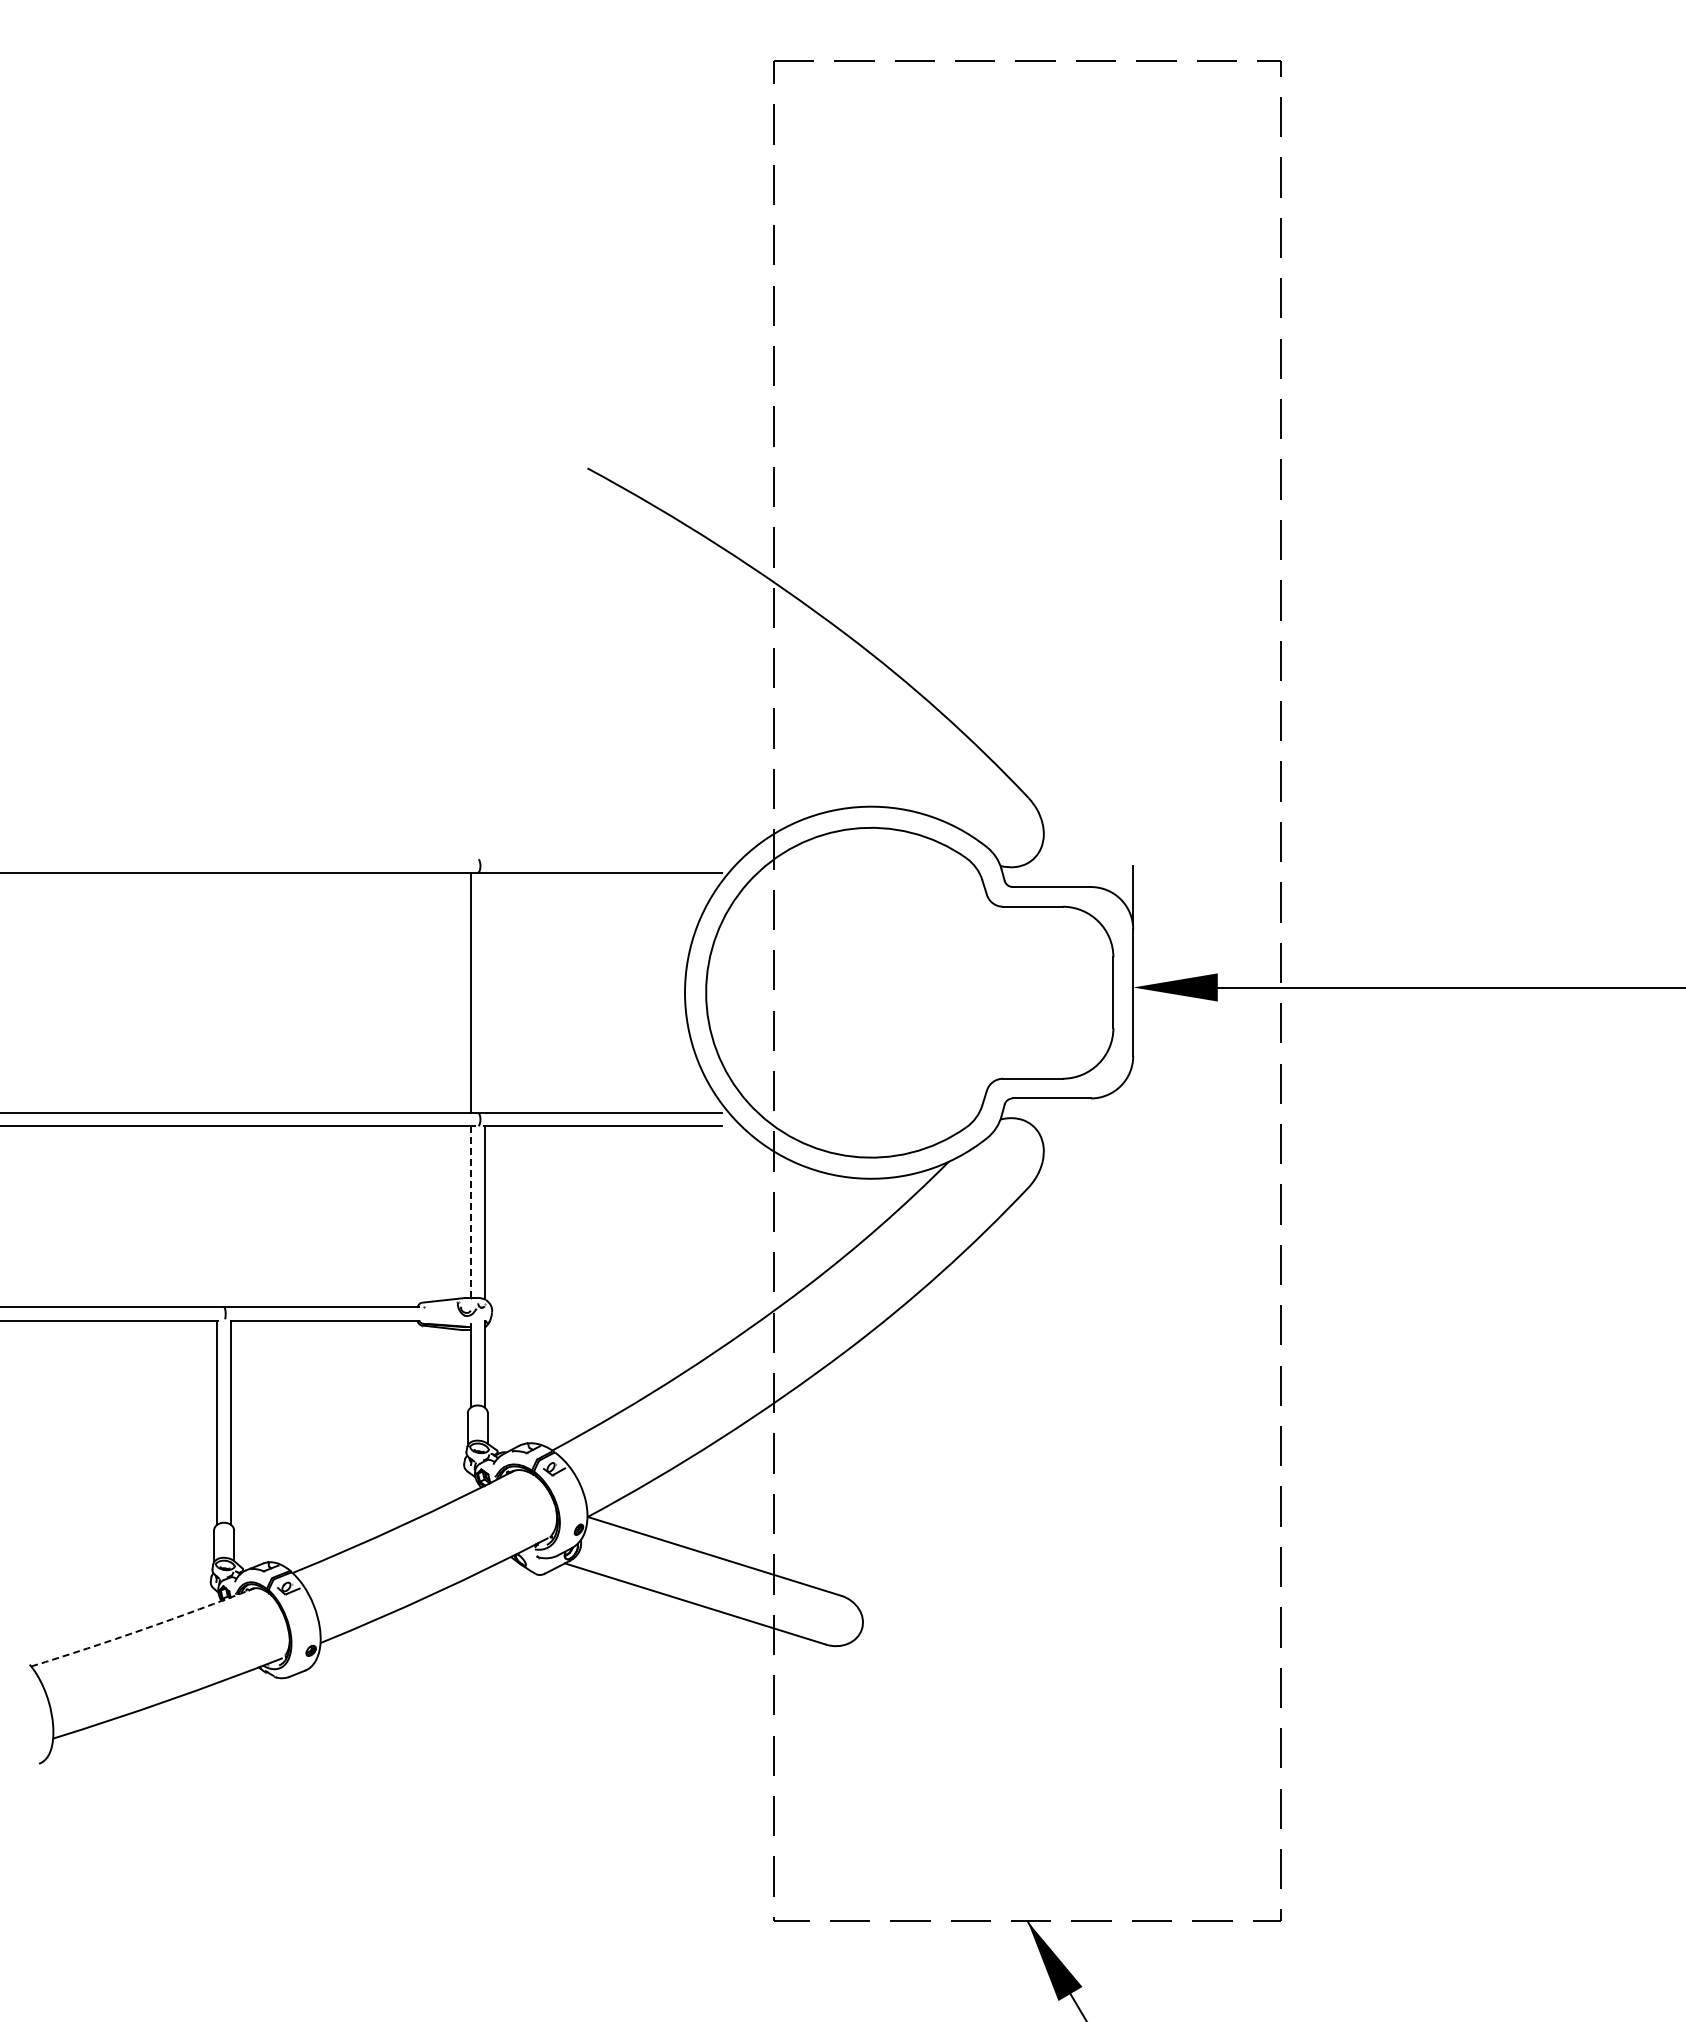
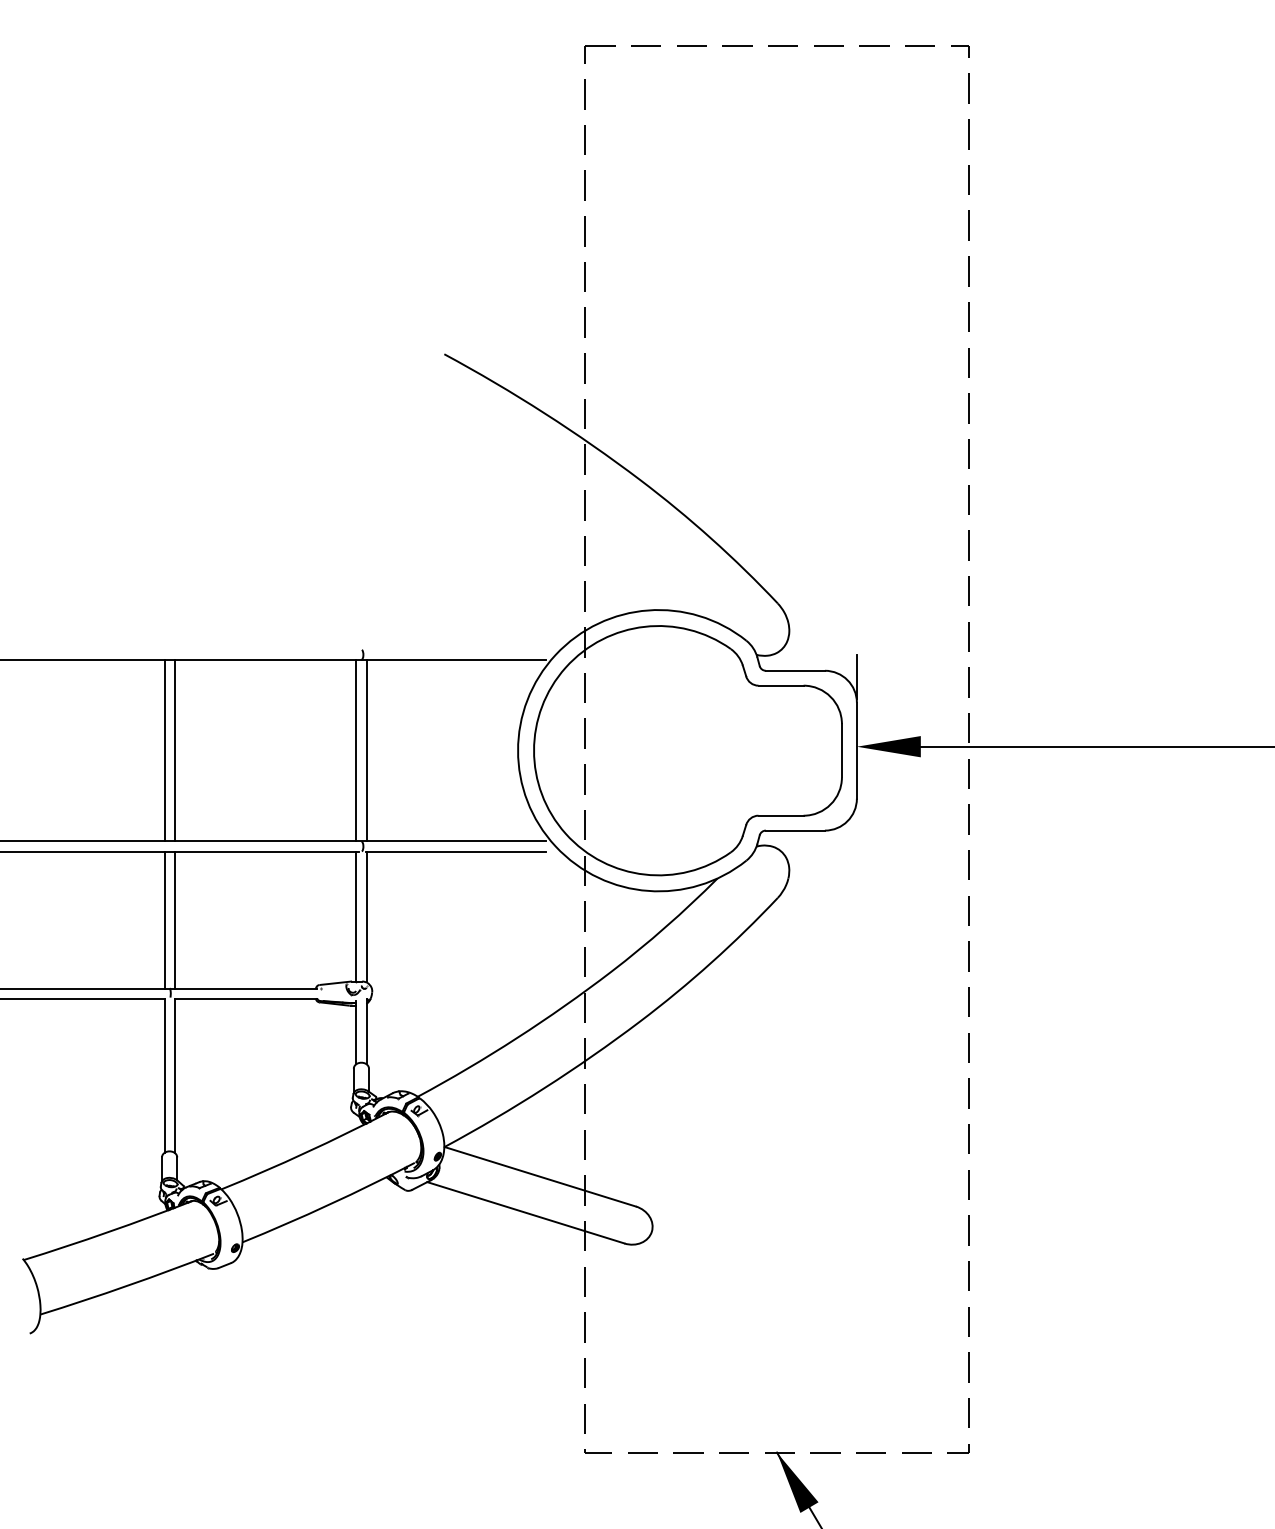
line: (217, 992) -> (164, 750), added
line: (230, 992) -> (174, 750), added
line: (484, 992) -> (366, 750), added
line: (471, 1212) -> (356, 916), dashed -> solid
line: (217, 1216) -> (164, 919), added
line: (230, 1216) -> (174, 919), added
line: (143, 1629) -> (108, 1232), dashed -> solid

